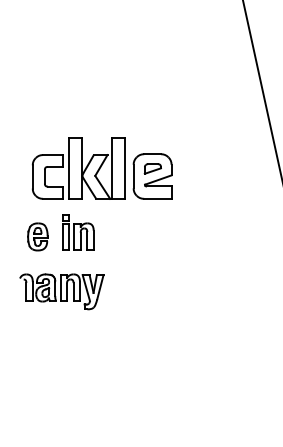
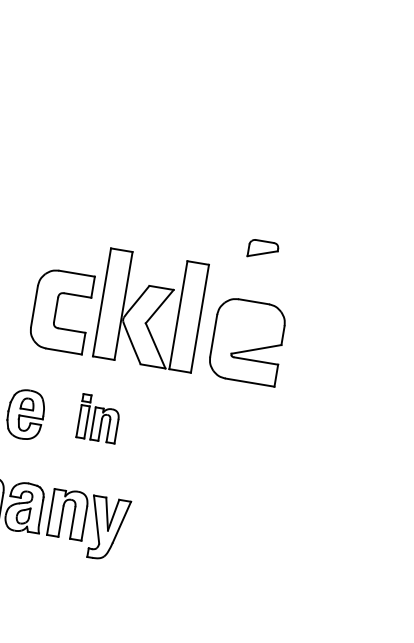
part: (152, 168) -> (262, 249), moved
part: (78, 232) -> (99, 418), size x0.7

